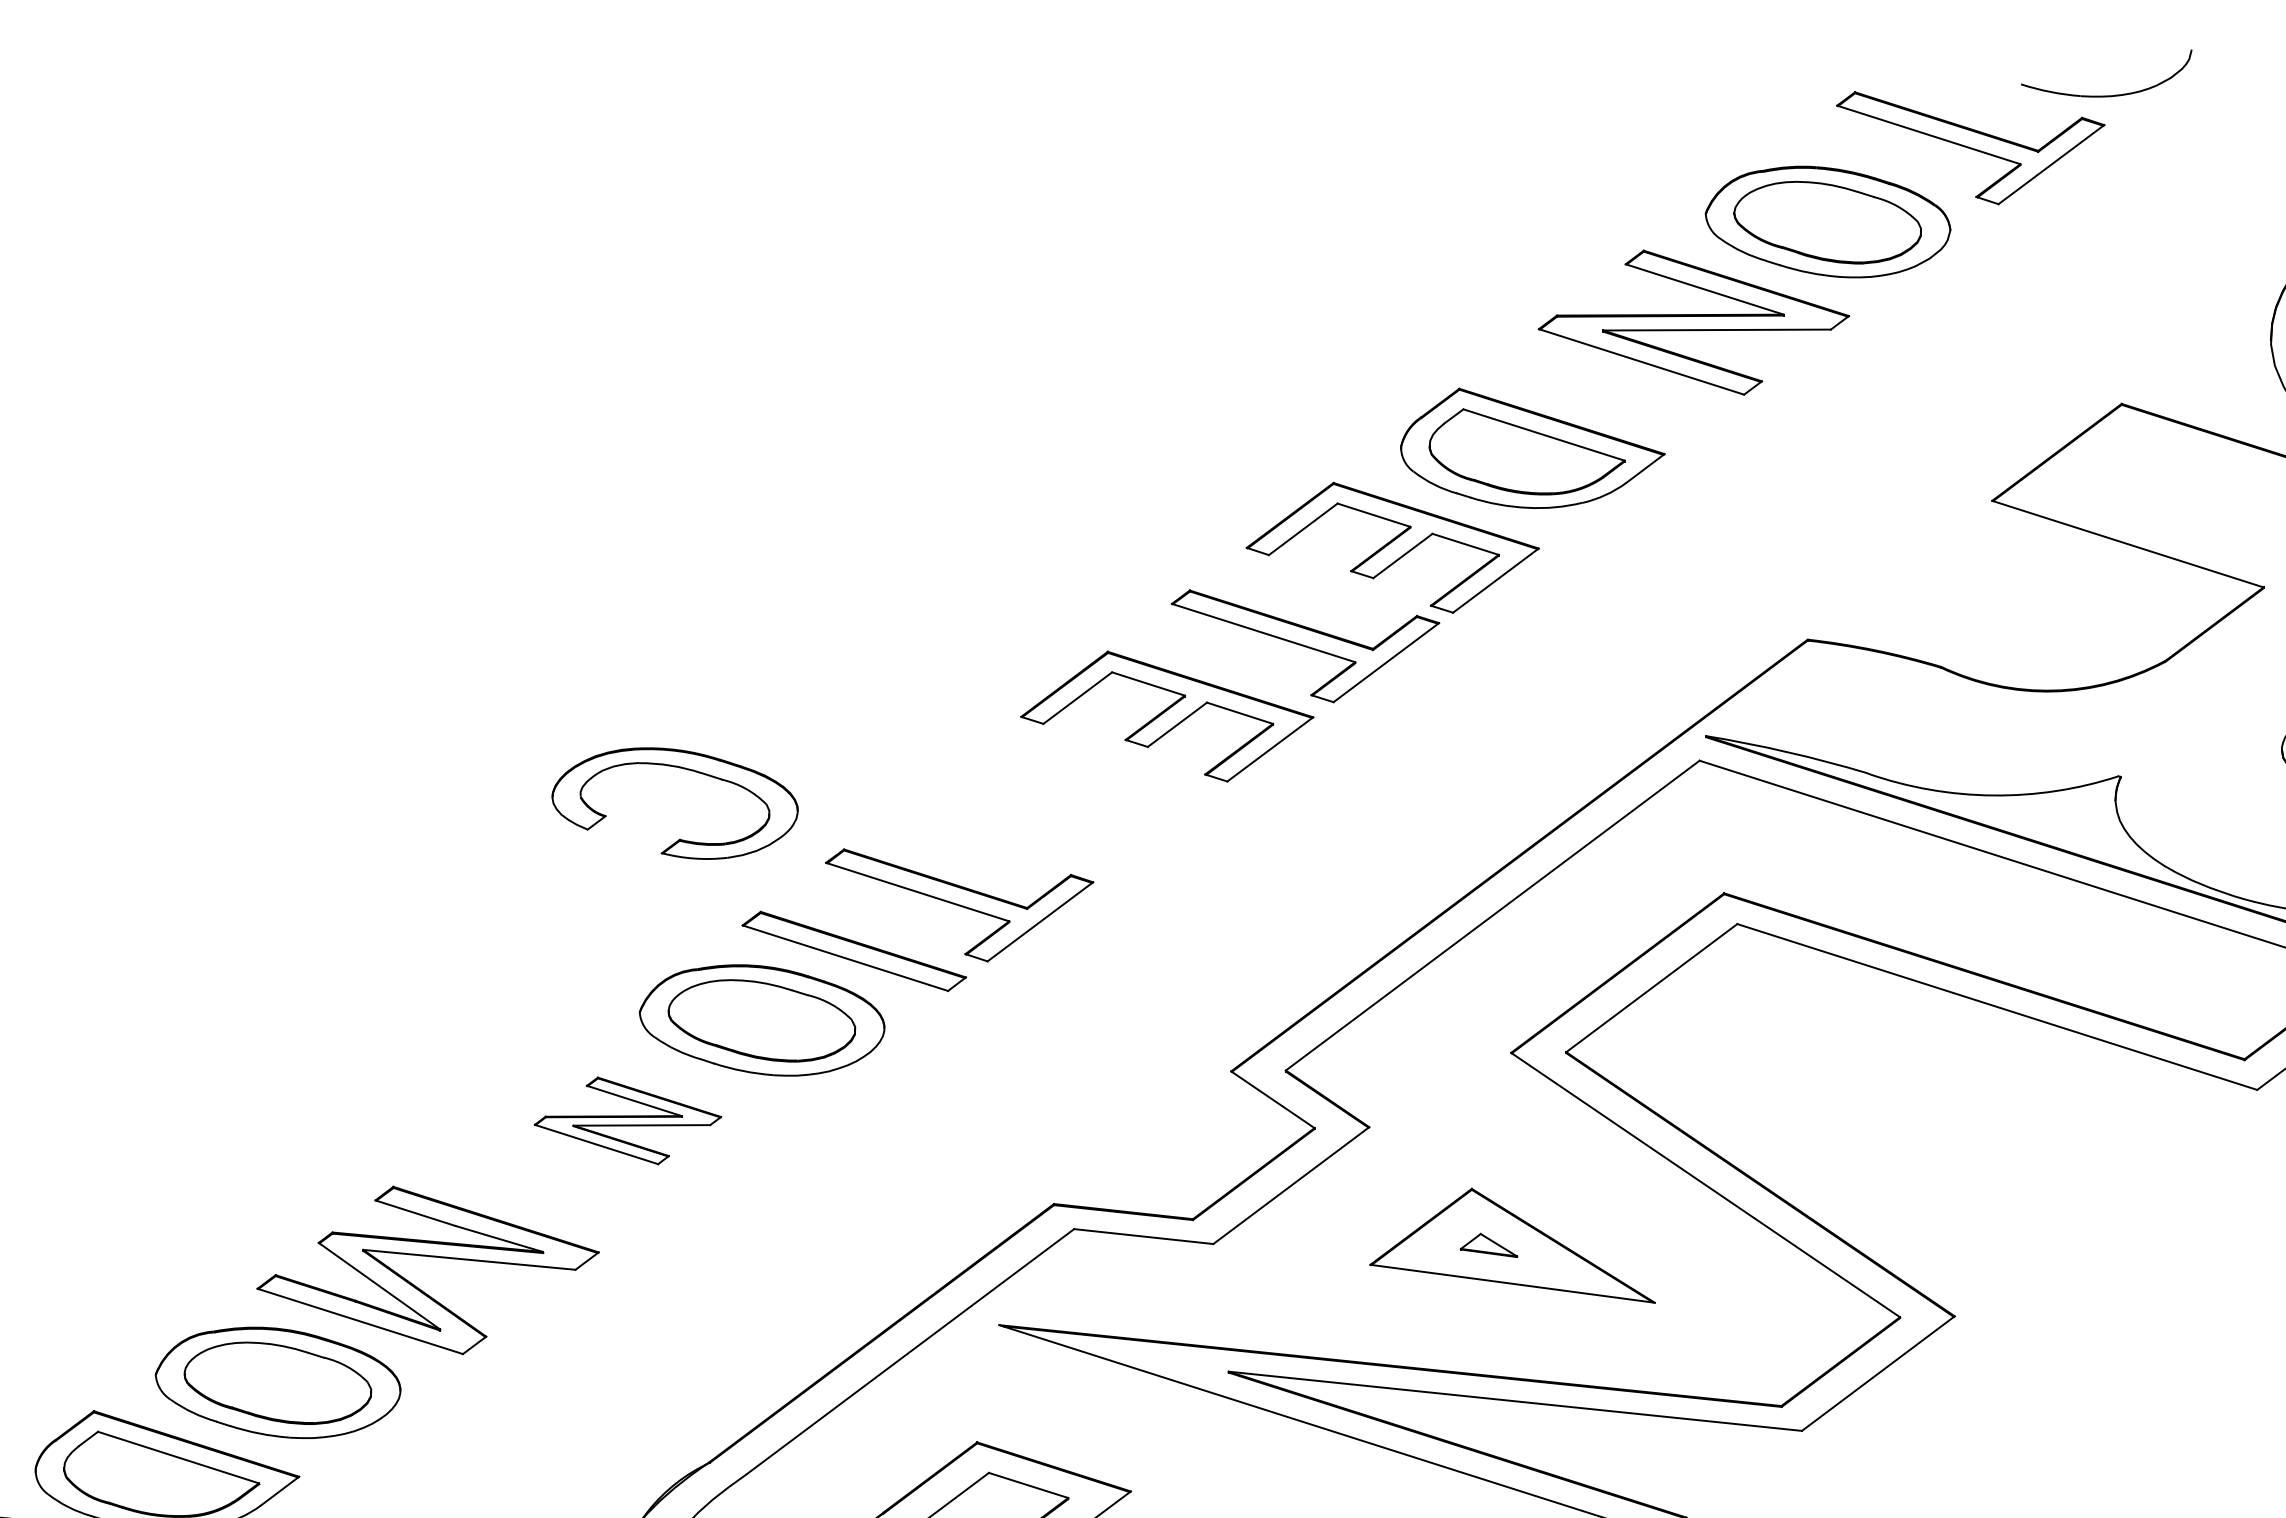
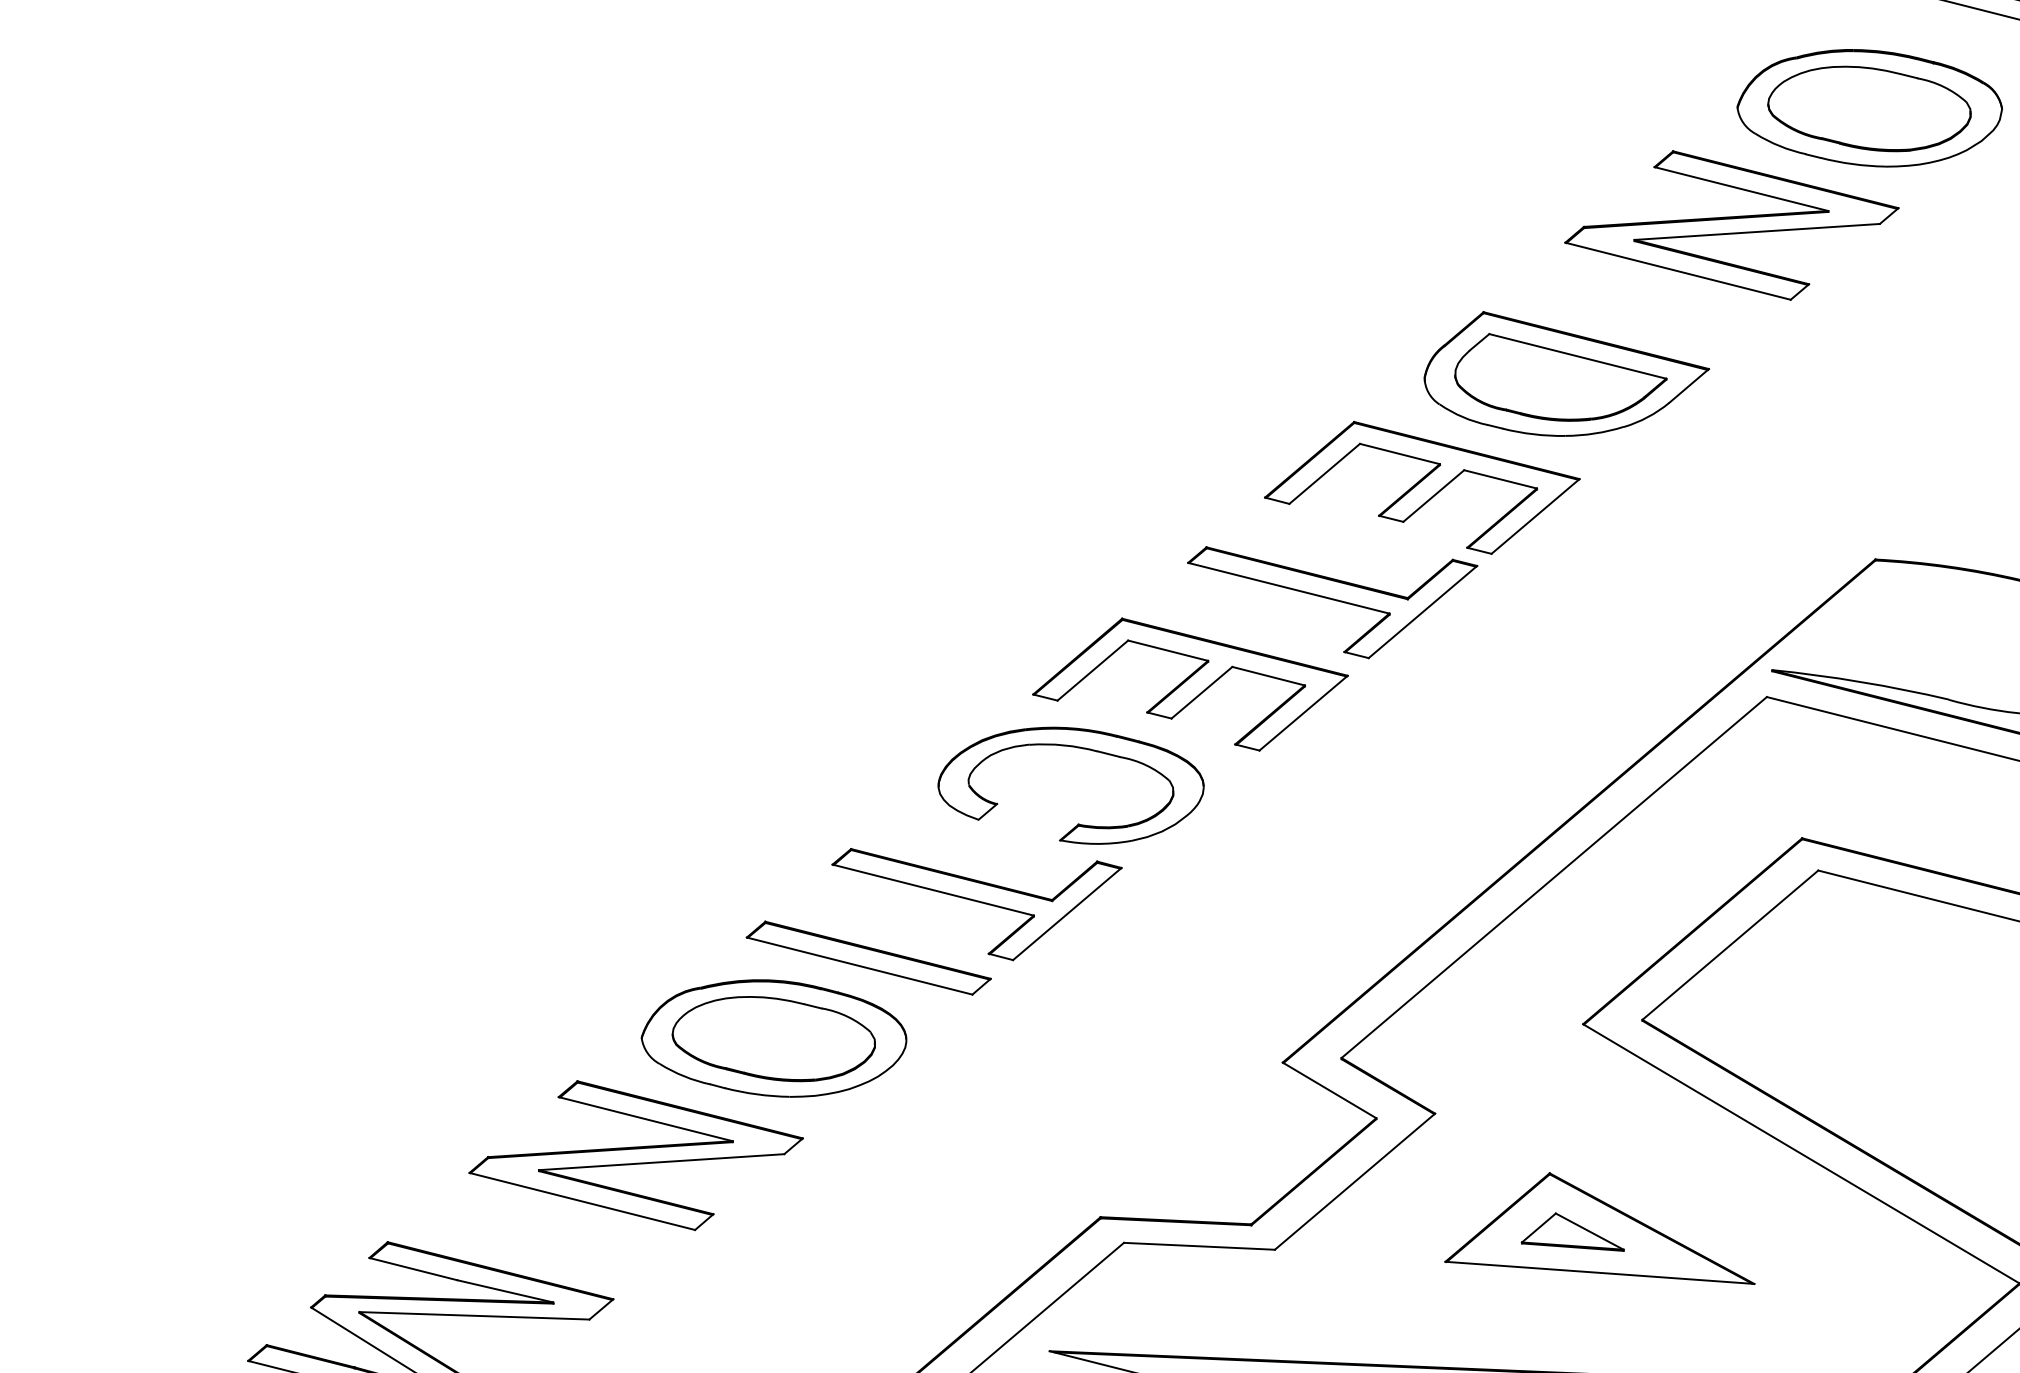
part: (683, 769) -> (1077, 748), moved
part: (627, 1120) -> (635, 1155), size x1.67
part: (1488, 1245) -> (1571, 1233), size x1.67

